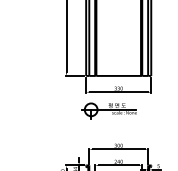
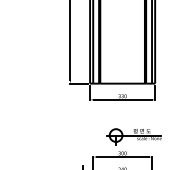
part: (108, 110) -> (133, 136), moved

